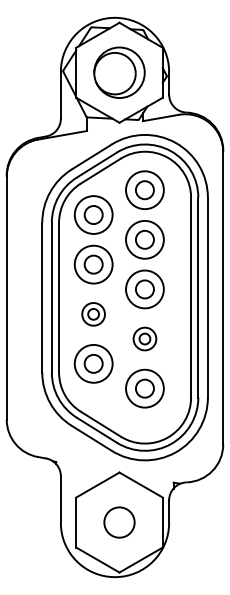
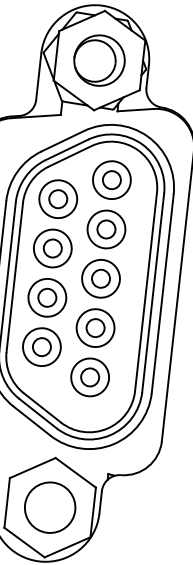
part: (93, 314) -> (47, 298), size x1.67
part: (144, 338) -> (95, 327), size x1.67
circle: (119, 522) -> (50, 507), size x1.67

